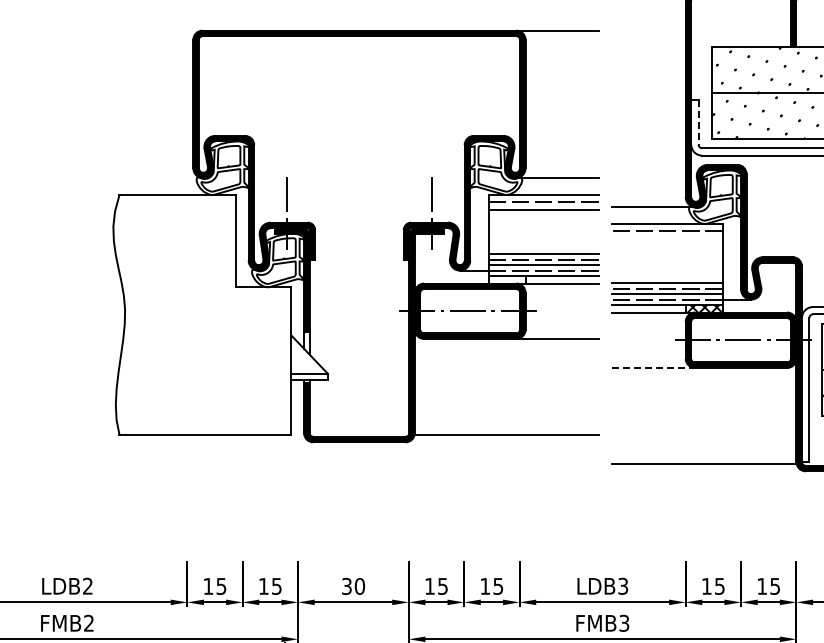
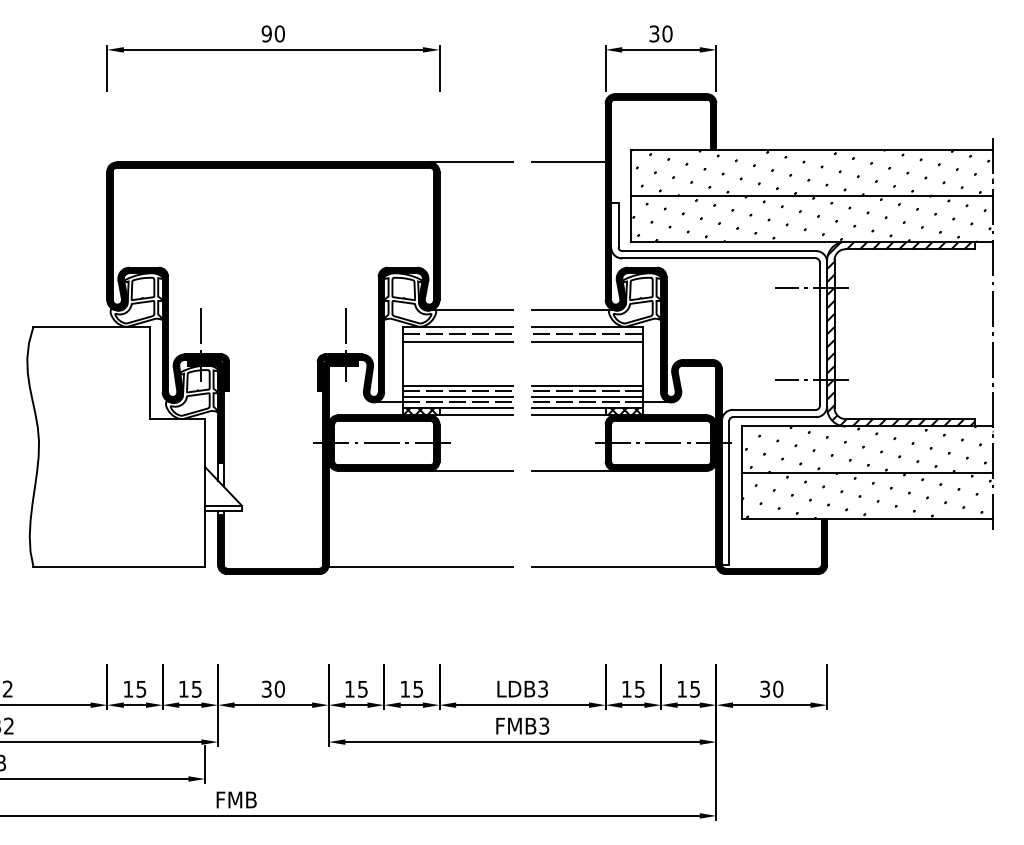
line: (648, 59) -> (568, 162), added
line: (698, 122) -> (618, 225), dashed -> solid
part: (355, 235) -> (269, 367), moved
line: (666, 238) -> (586, 341), added
line: (653, 367) -> (573, 470), dashed -> solid

